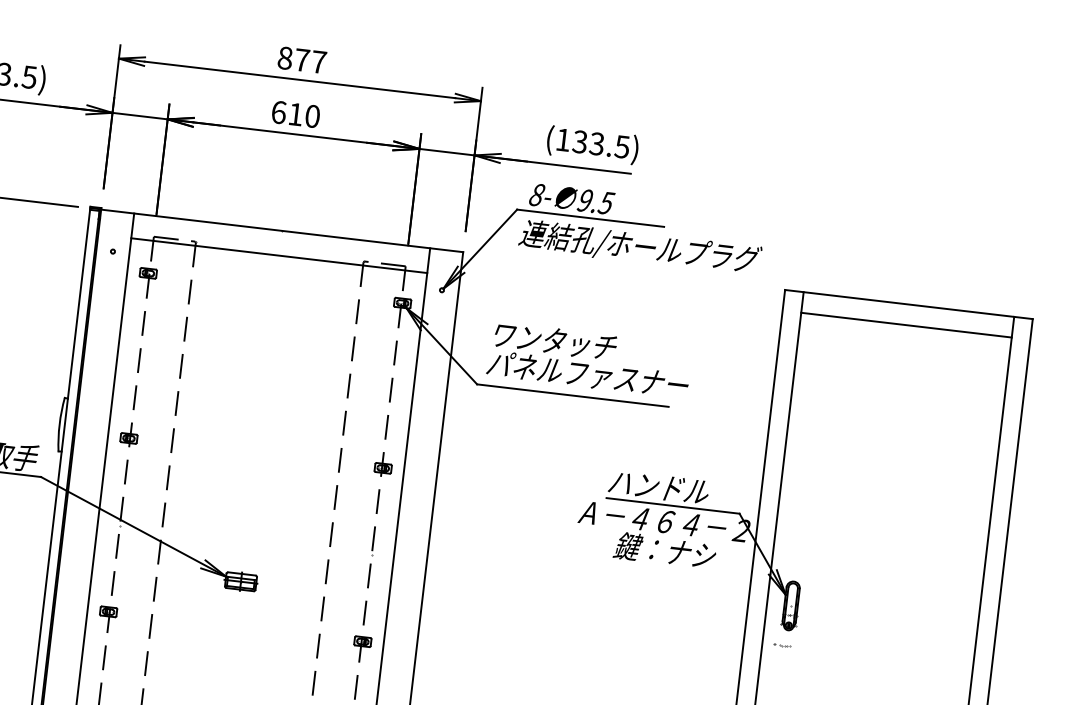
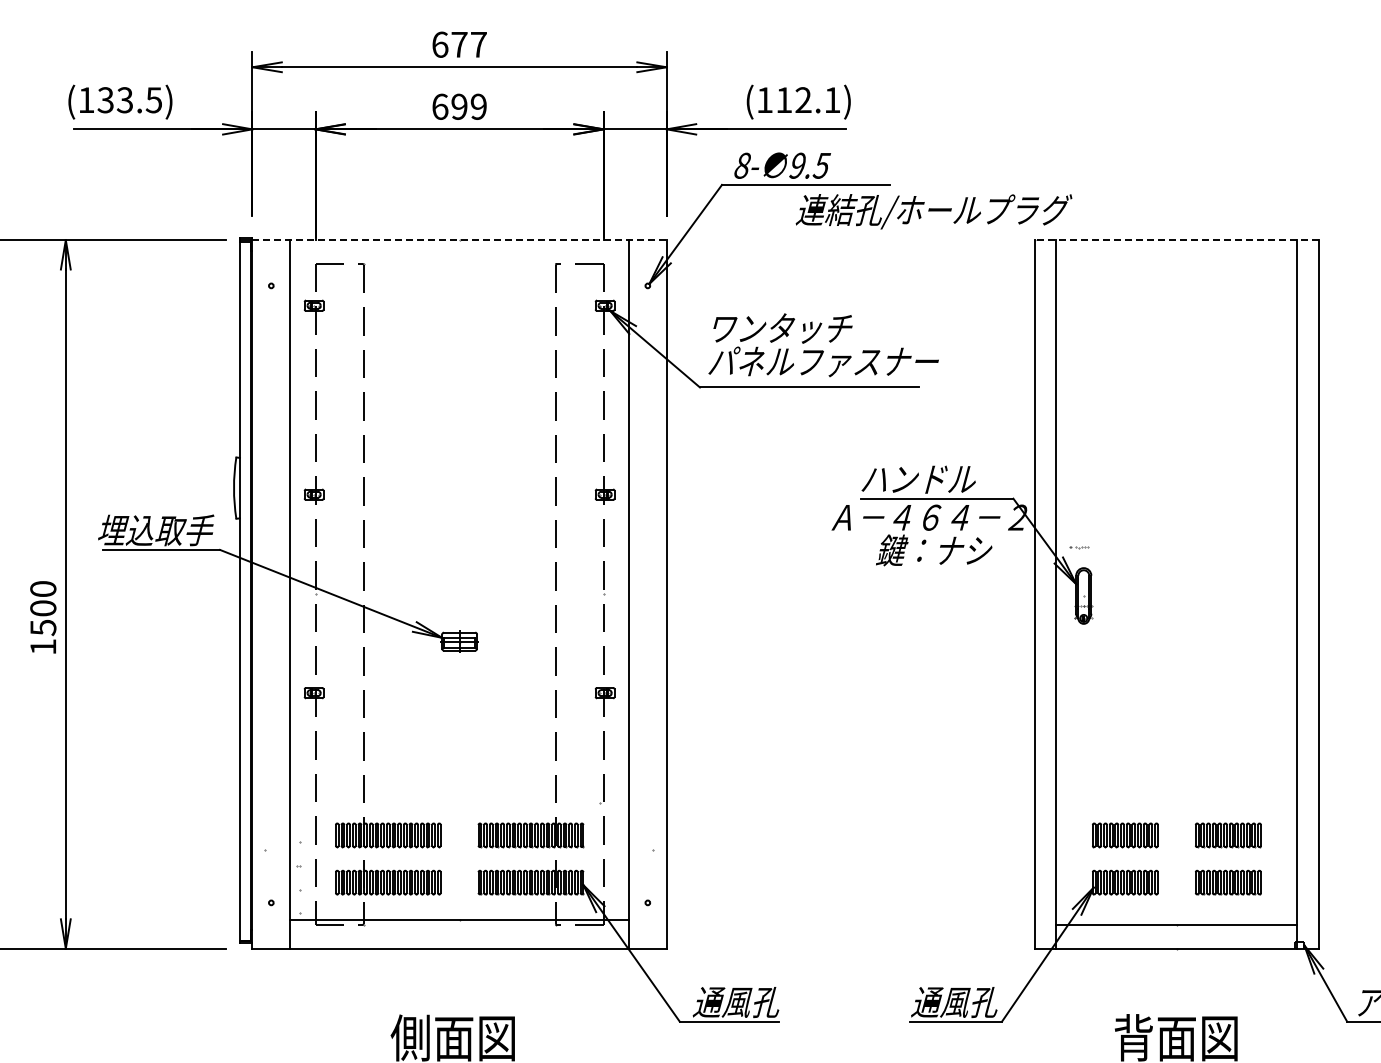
text: (285, 58) -> (440, 44), 877 -> 677
text: (303, 115) -> (468, 106), 610 -> 699
text: (601, 144) -> (808, 100), (133.5) -> (112.1)
line: (282, 231) -> (460, 240), solid -> dashed
text: (639, 247) -> (933, 211), moved
line: (279, 255) -> (459, 268), removed
line: (908, 304) -> (1176, 240), solid -> dashed
line: (906, 324) -> (1176, 263), removed
part: (782, 646) -> (1079, 547), moved

